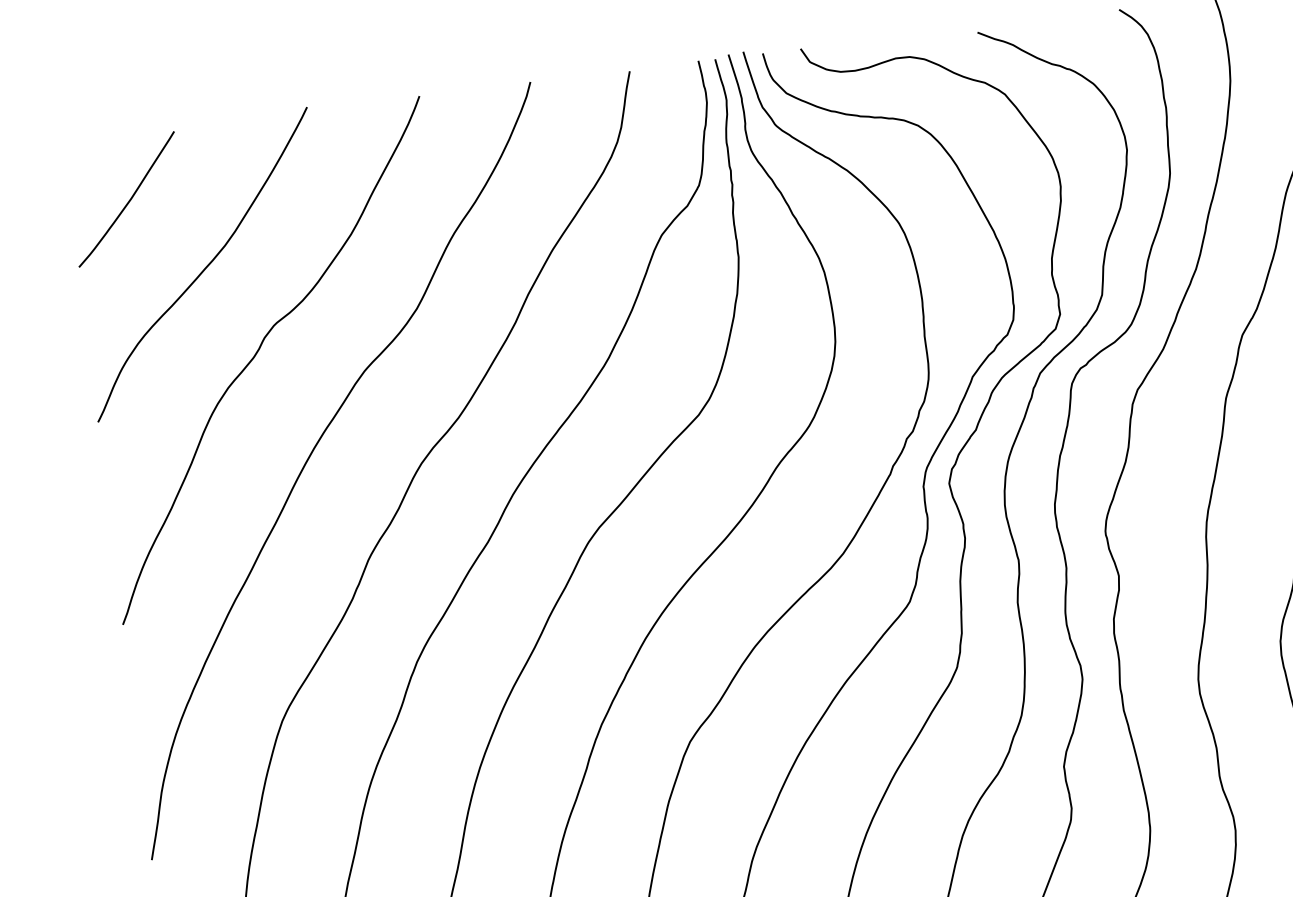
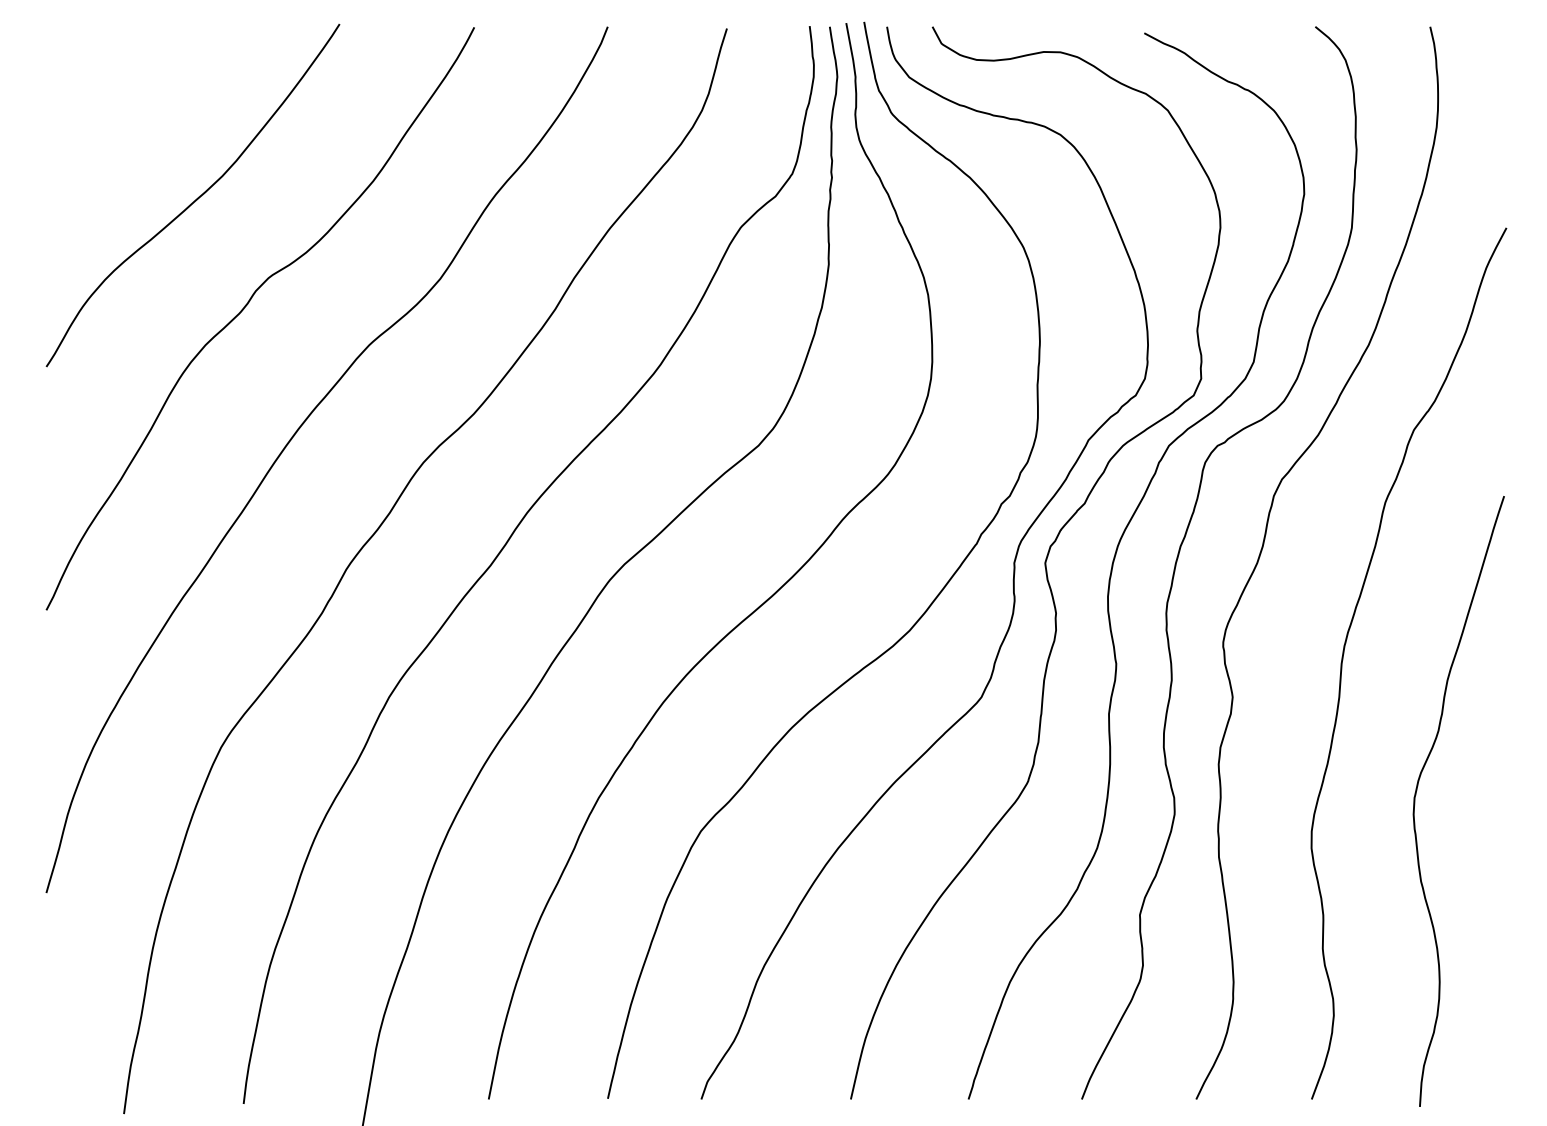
curve: (129, 200) -> (115, 108), removed

